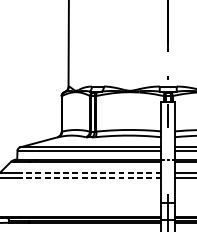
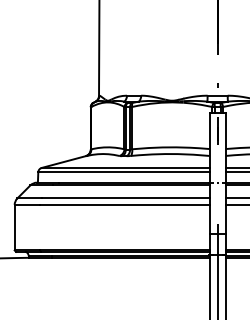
line: (90, 172) -> (125, 198), dashed -> solid
line: (89, 177) -> (124, 204), dashed -> solid

